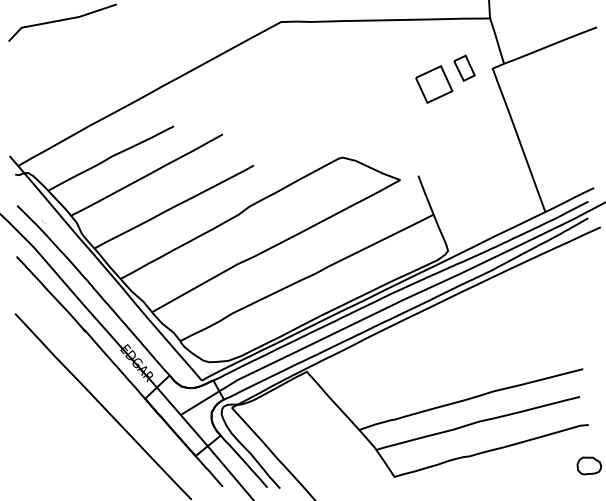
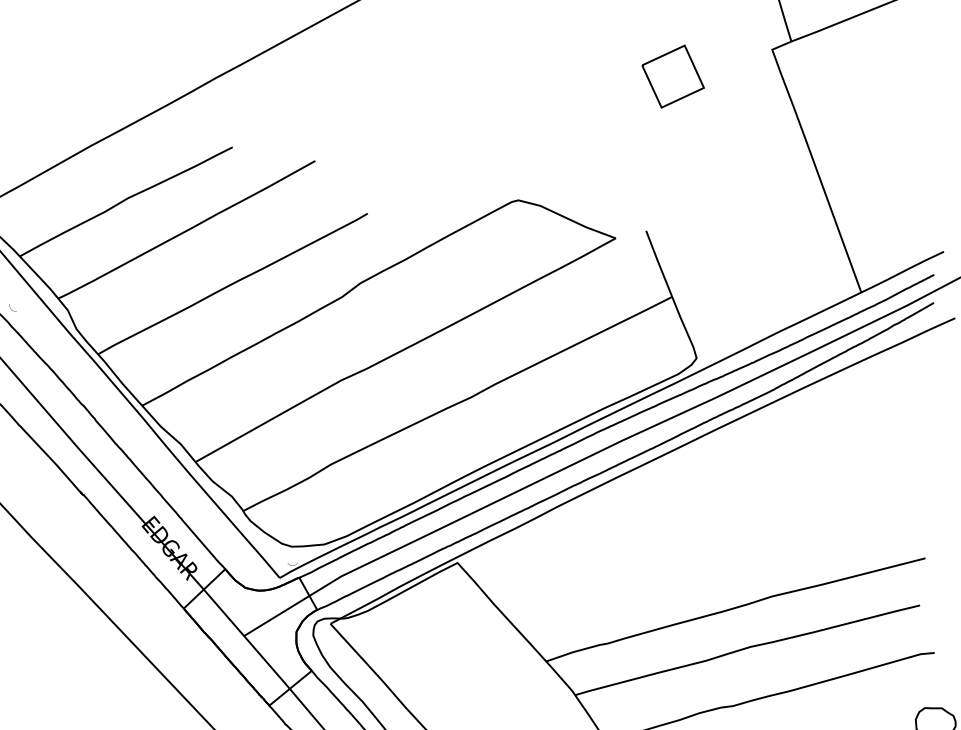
part: (464, 67) -> (724, 47), removed

